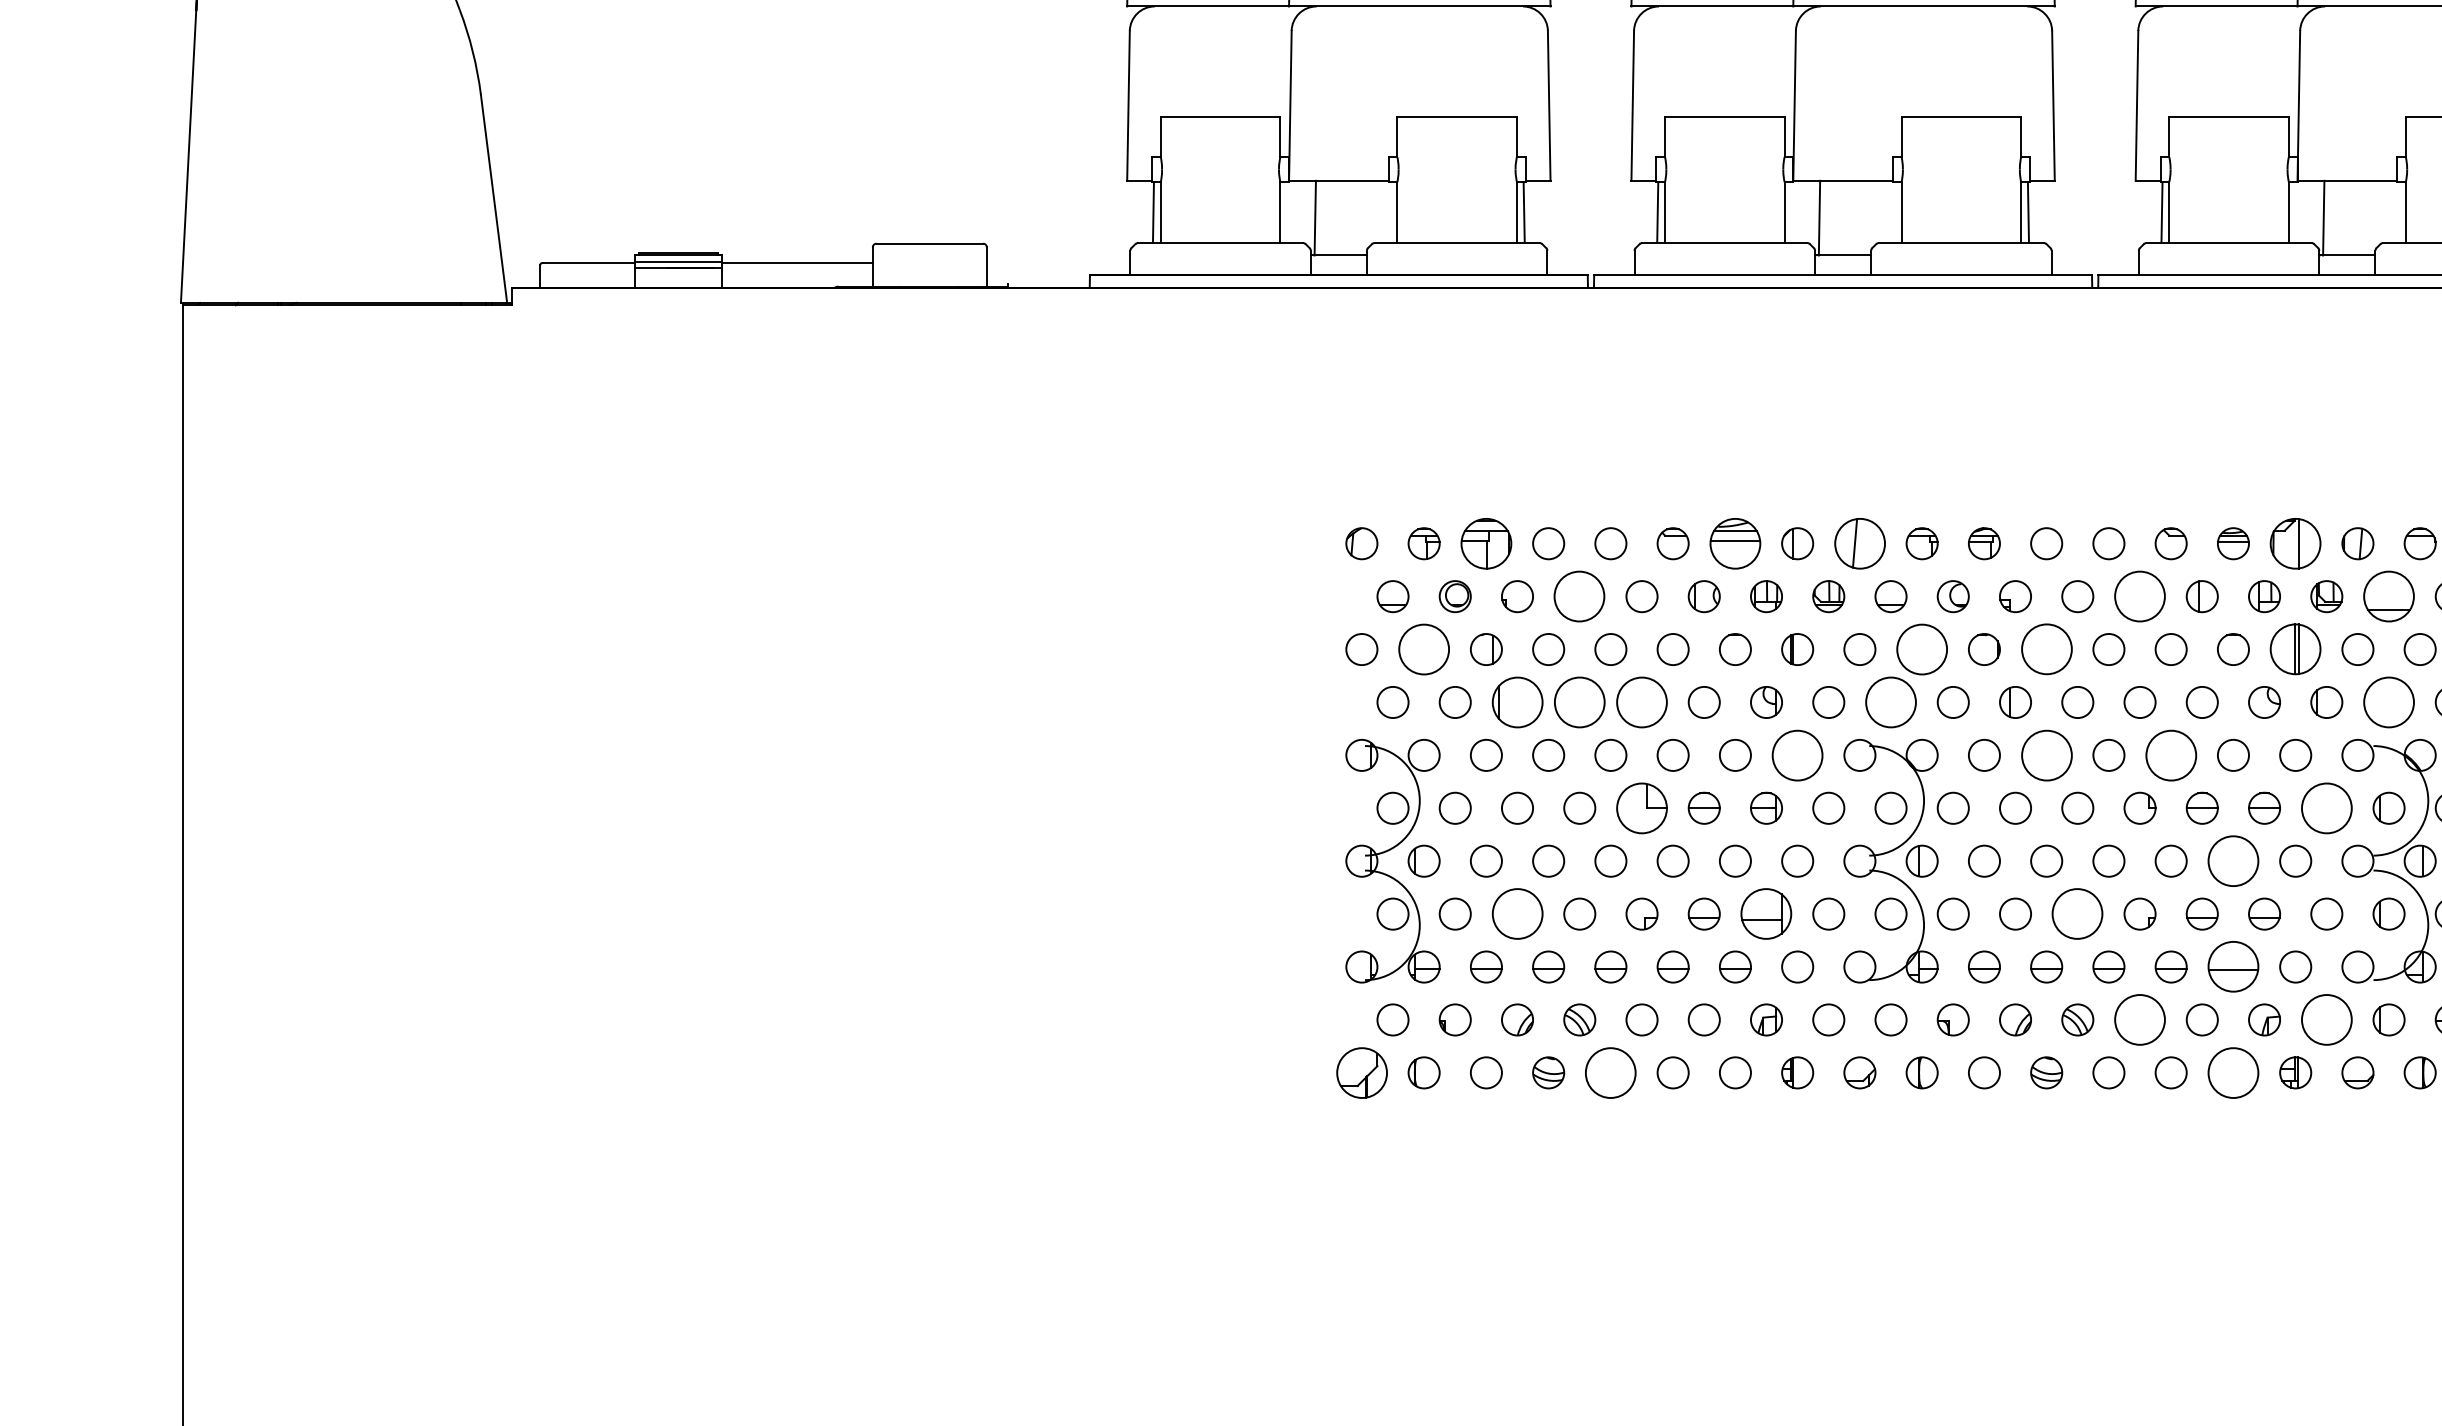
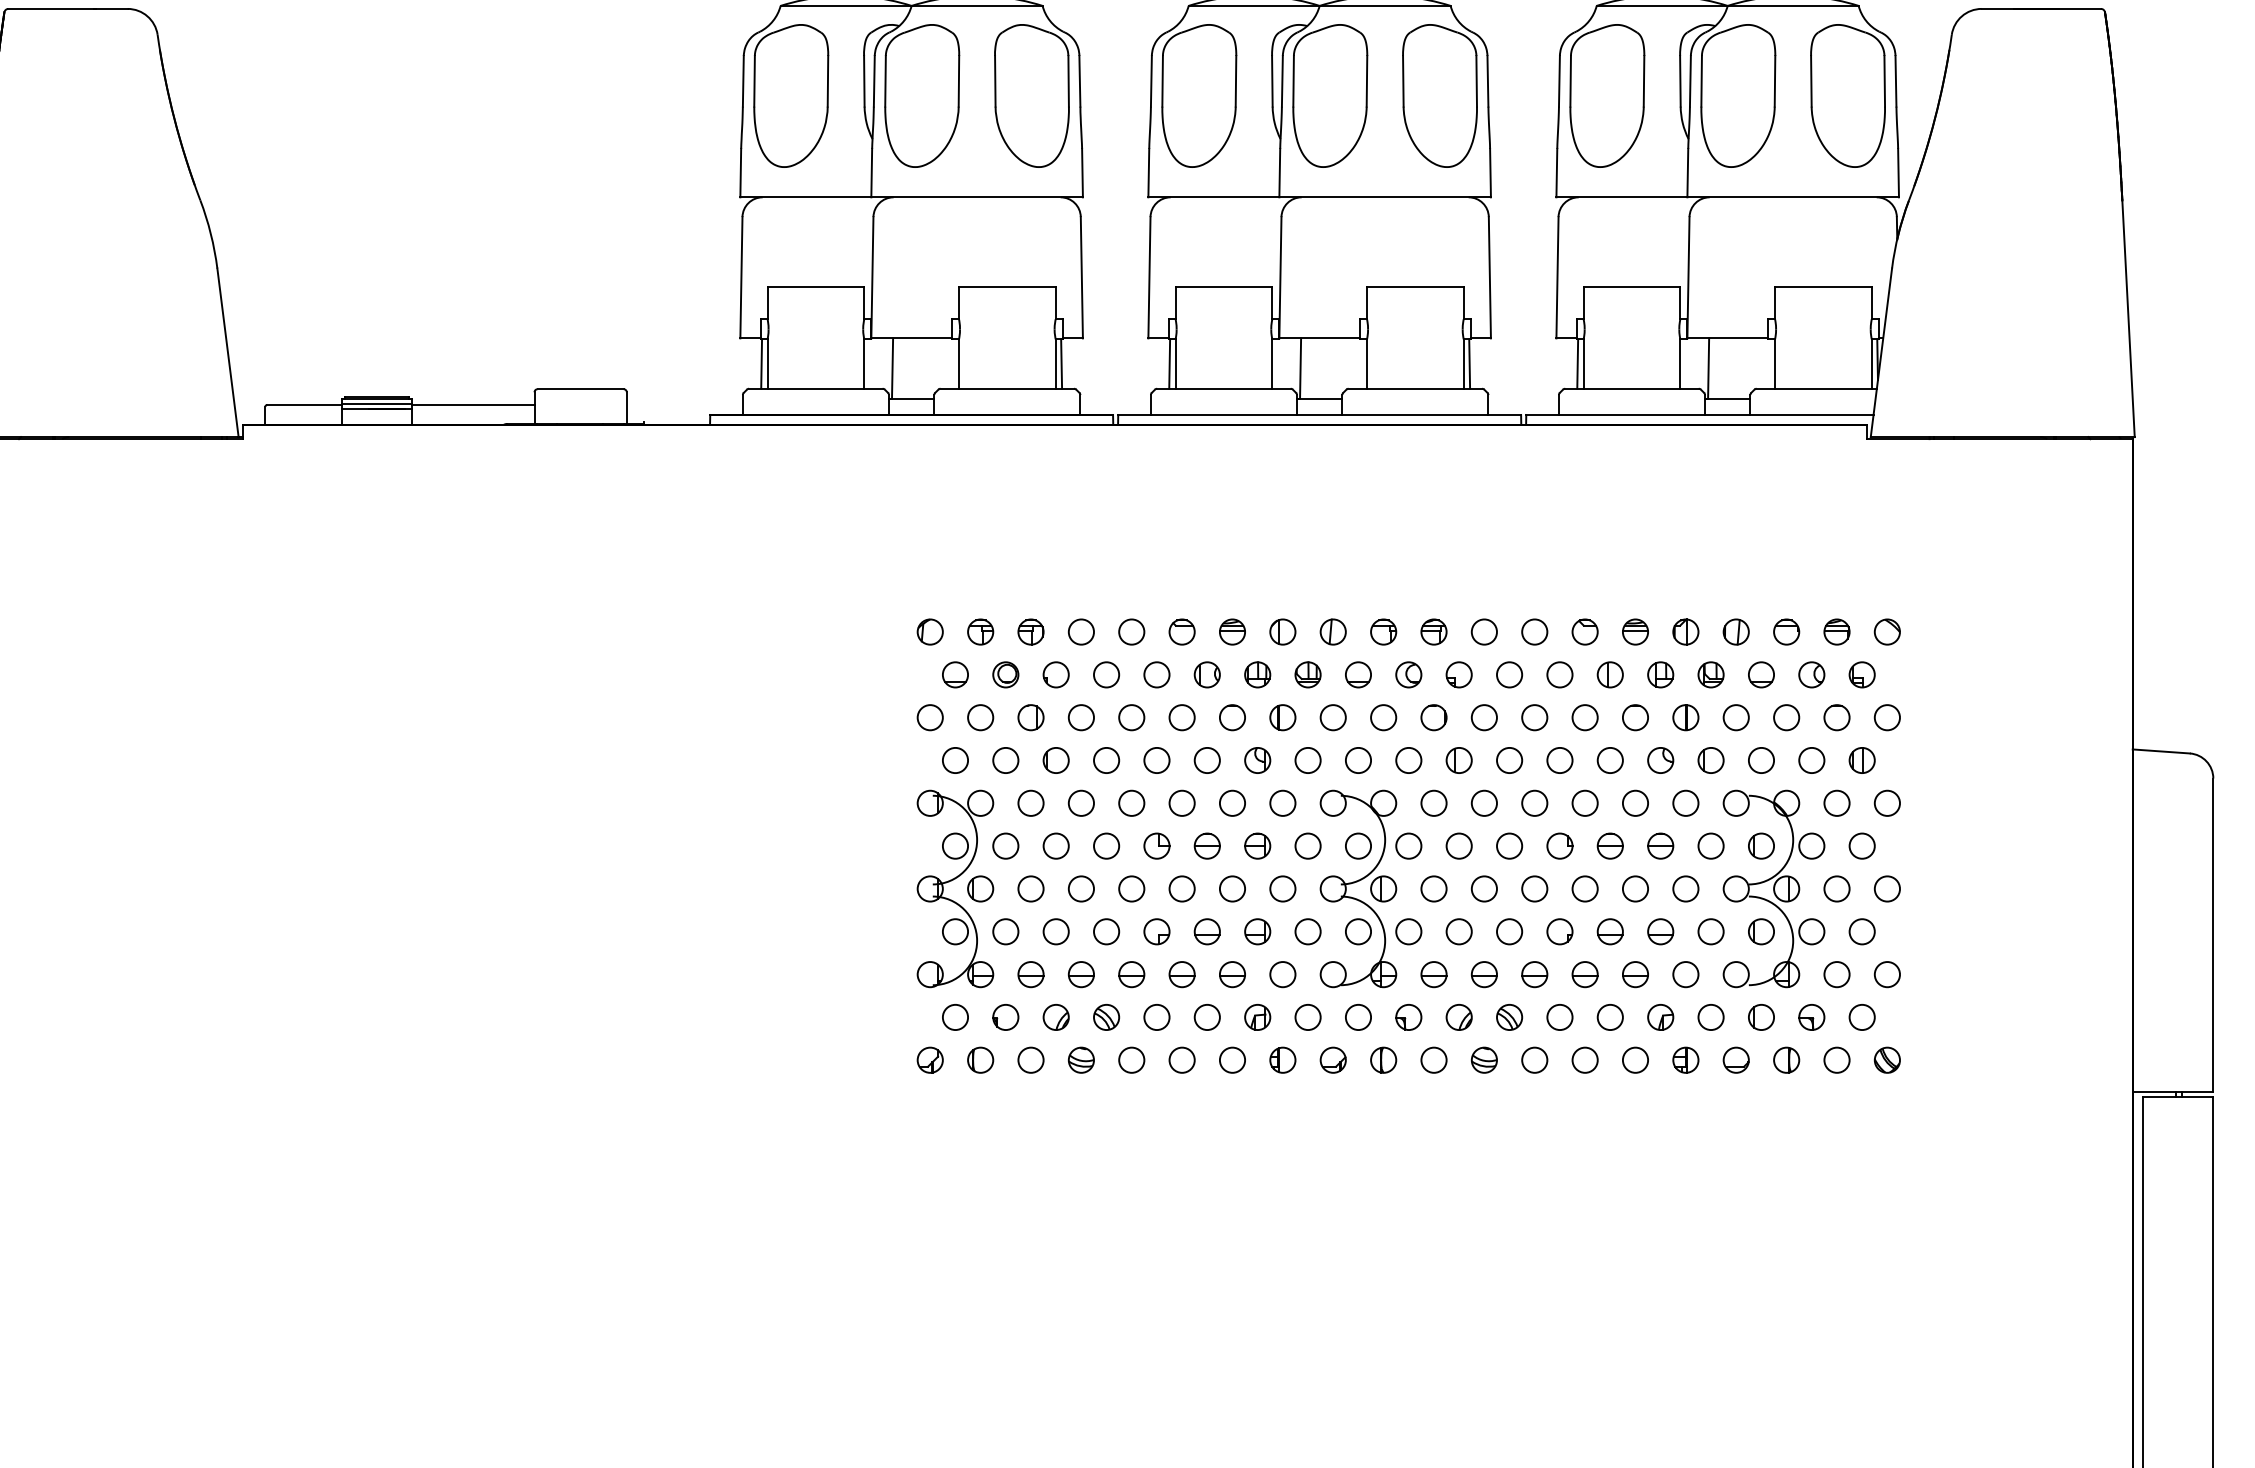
part: (1485, 543) -> (1030, 631), size x0.62
part: (1735, 543) -> (1232, 631), size x0.62
part: (1858, 543) -> (1332, 631), size x0.62
part: (2295, 543) -> (1685, 631), size x0.62
circle: (1579, 596) -> (1106, 674), size x0.62
circle: (2139, 596) -> (1559, 674), size x0.62
part: (2389, 596) -> (1761, 674), size x0.62
circle: (1423, 649) -> (980, 717), size x0.62
circle: (1921, 649) -> (1383, 717), size x0.62
circle: (2045, 649) -> (1483, 717), size x0.62
part: (2295, 649) -> (1685, 717), size x0.62
part: (1516, 702) -> (1055, 760), size x0.62
circle: (1579, 702) -> (1106, 760), size x0.62
circle: (1641, 702) -> (1156, 760), size x0.62
circle: (1891, 702) -> (1358, 760), size x0.62
circle: (2389, 702) -> (1761, 760), size x0.62
circle: (1797, 754) -> (1282, 802), size x0.62
circle: (2045, 754) -> (1483, 802), size x0.62
circle: (2170, 754) -> (1584, 802), size x0.62
part: (1641, 807) -> (1156, 845), size x0.62
circle: (2326, 807) -> (1710, 845), size x0.62
circle: (2233, 860) -> (1635, 888), size x0.62
circle: (1516, 913) -> (1055, 931), size x0.62
part: (1766, 913) -> (1257, 931), size x0.62
circle: (2077, 913) -> (1509, 931), size x0.62
part: (2233, 966) -> (1635, 974), size x0.62
circle: (2139, 1020) -> (1559, 1017), size x0.62
circle: (2326, 1020) -> (1710, 1017), size x0.62
part: (1360, 1071) -> (929, 1059), size x0.62
circle: (1610, 1071) -> (1131, 1059), size x0.62
circle: (2233, 1071) -> (1635, 1059), size x0.62

